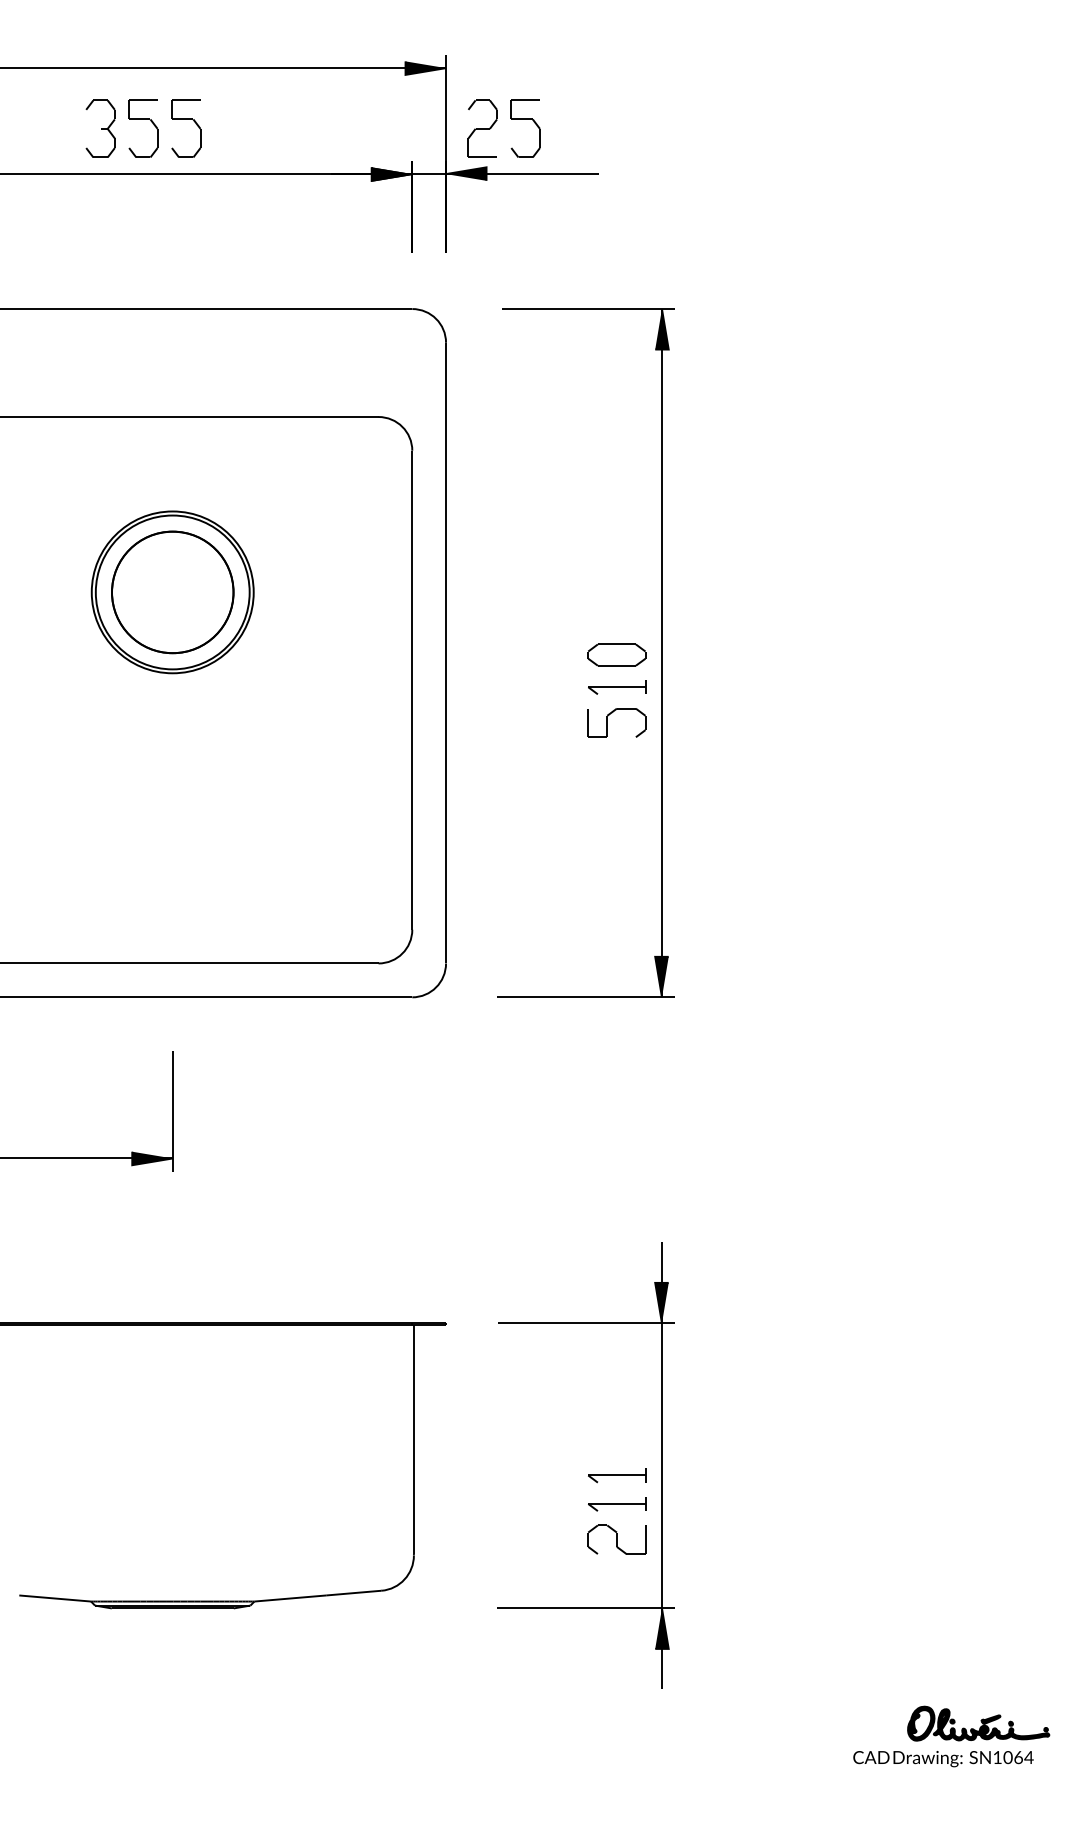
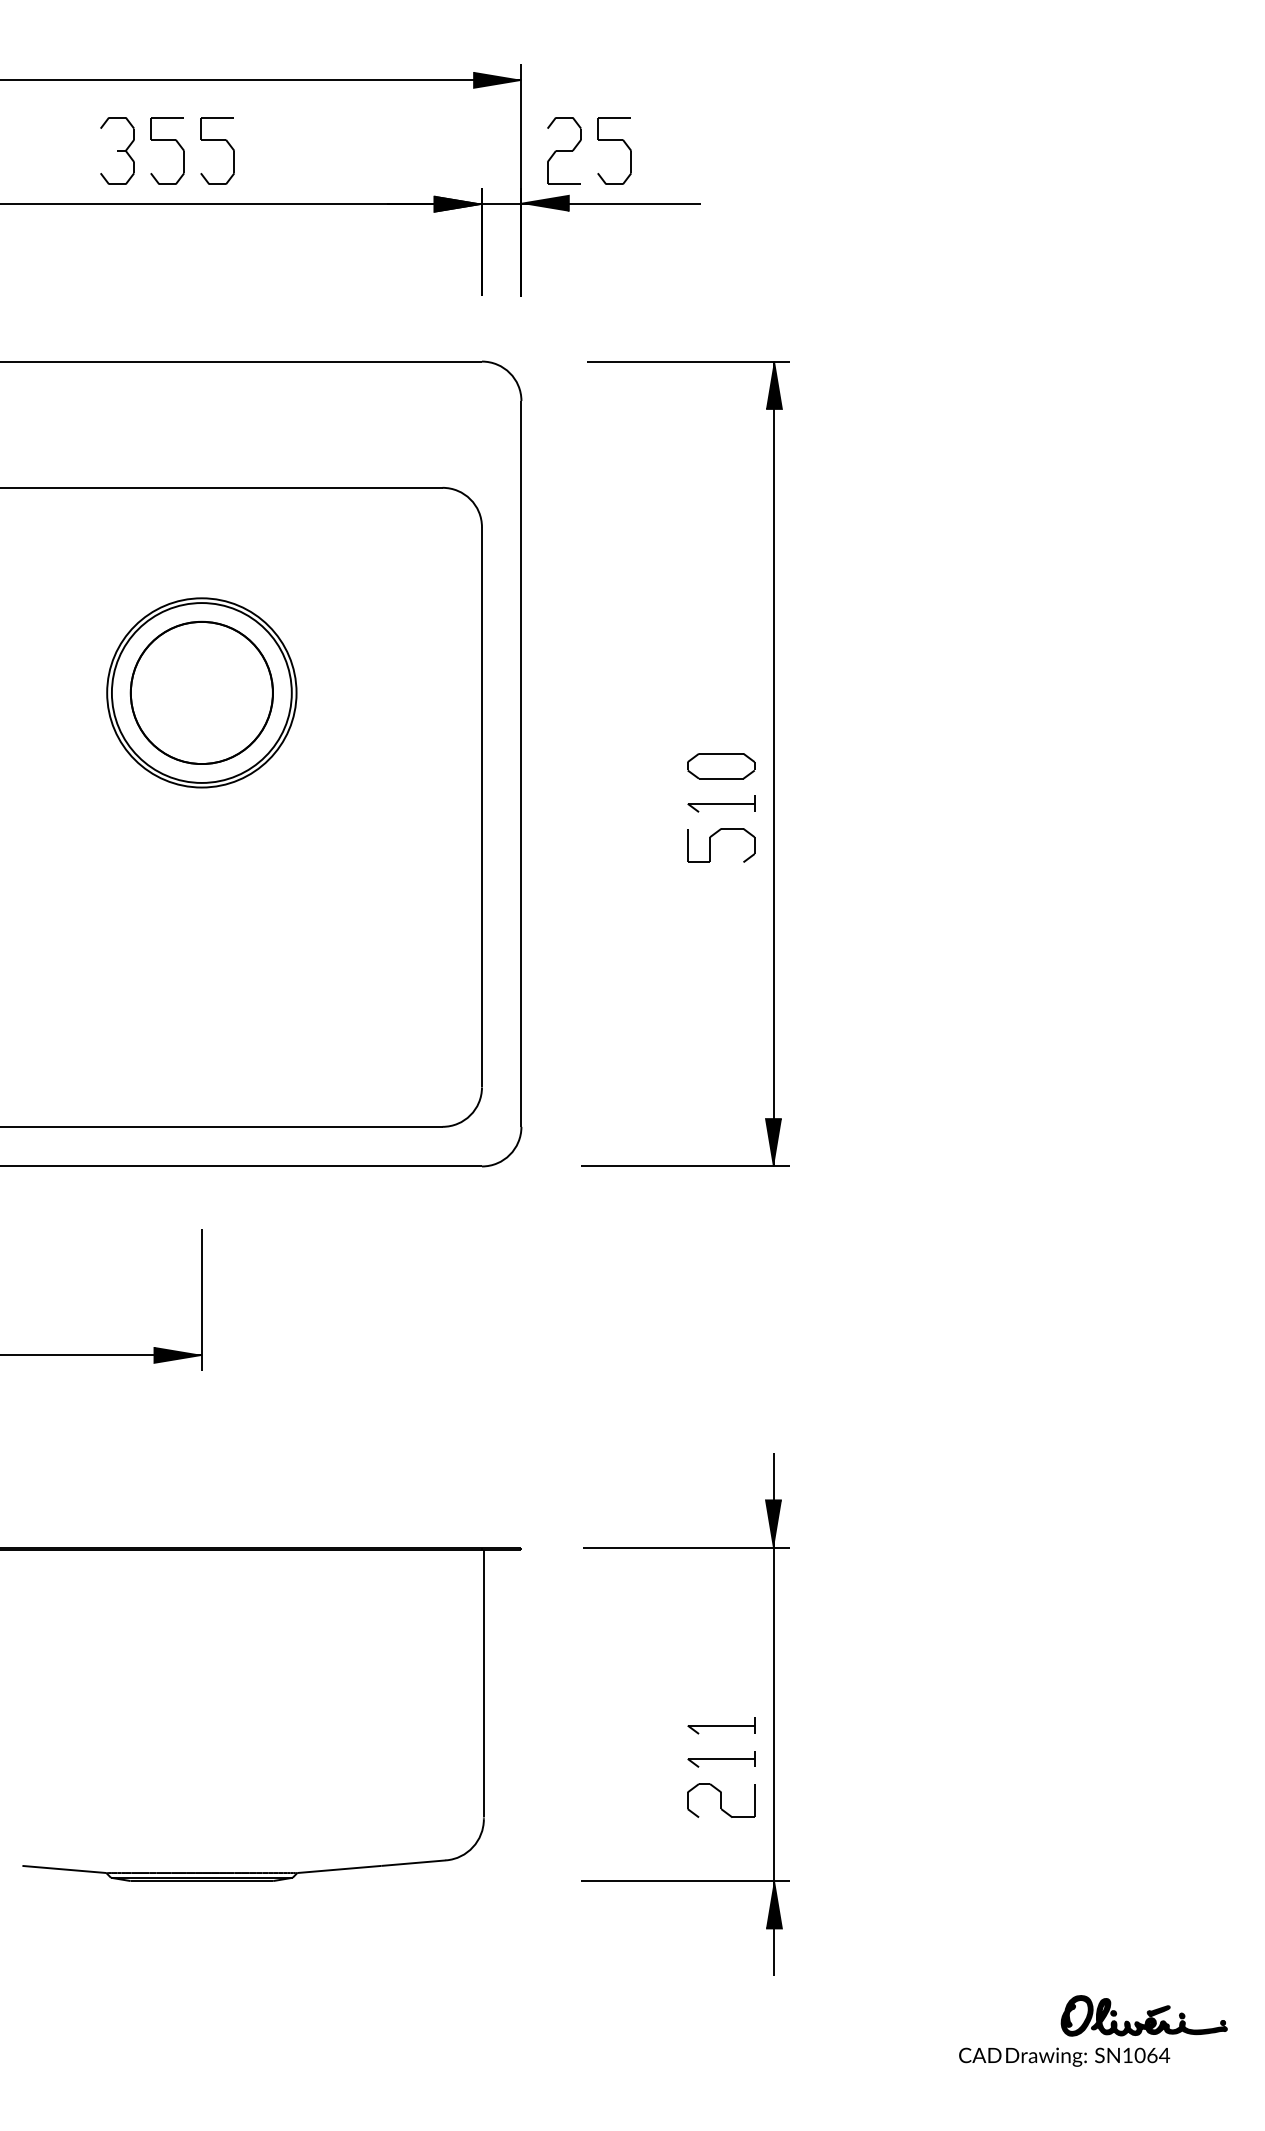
text: (943, 1759) -> (1064, 2057), moved

